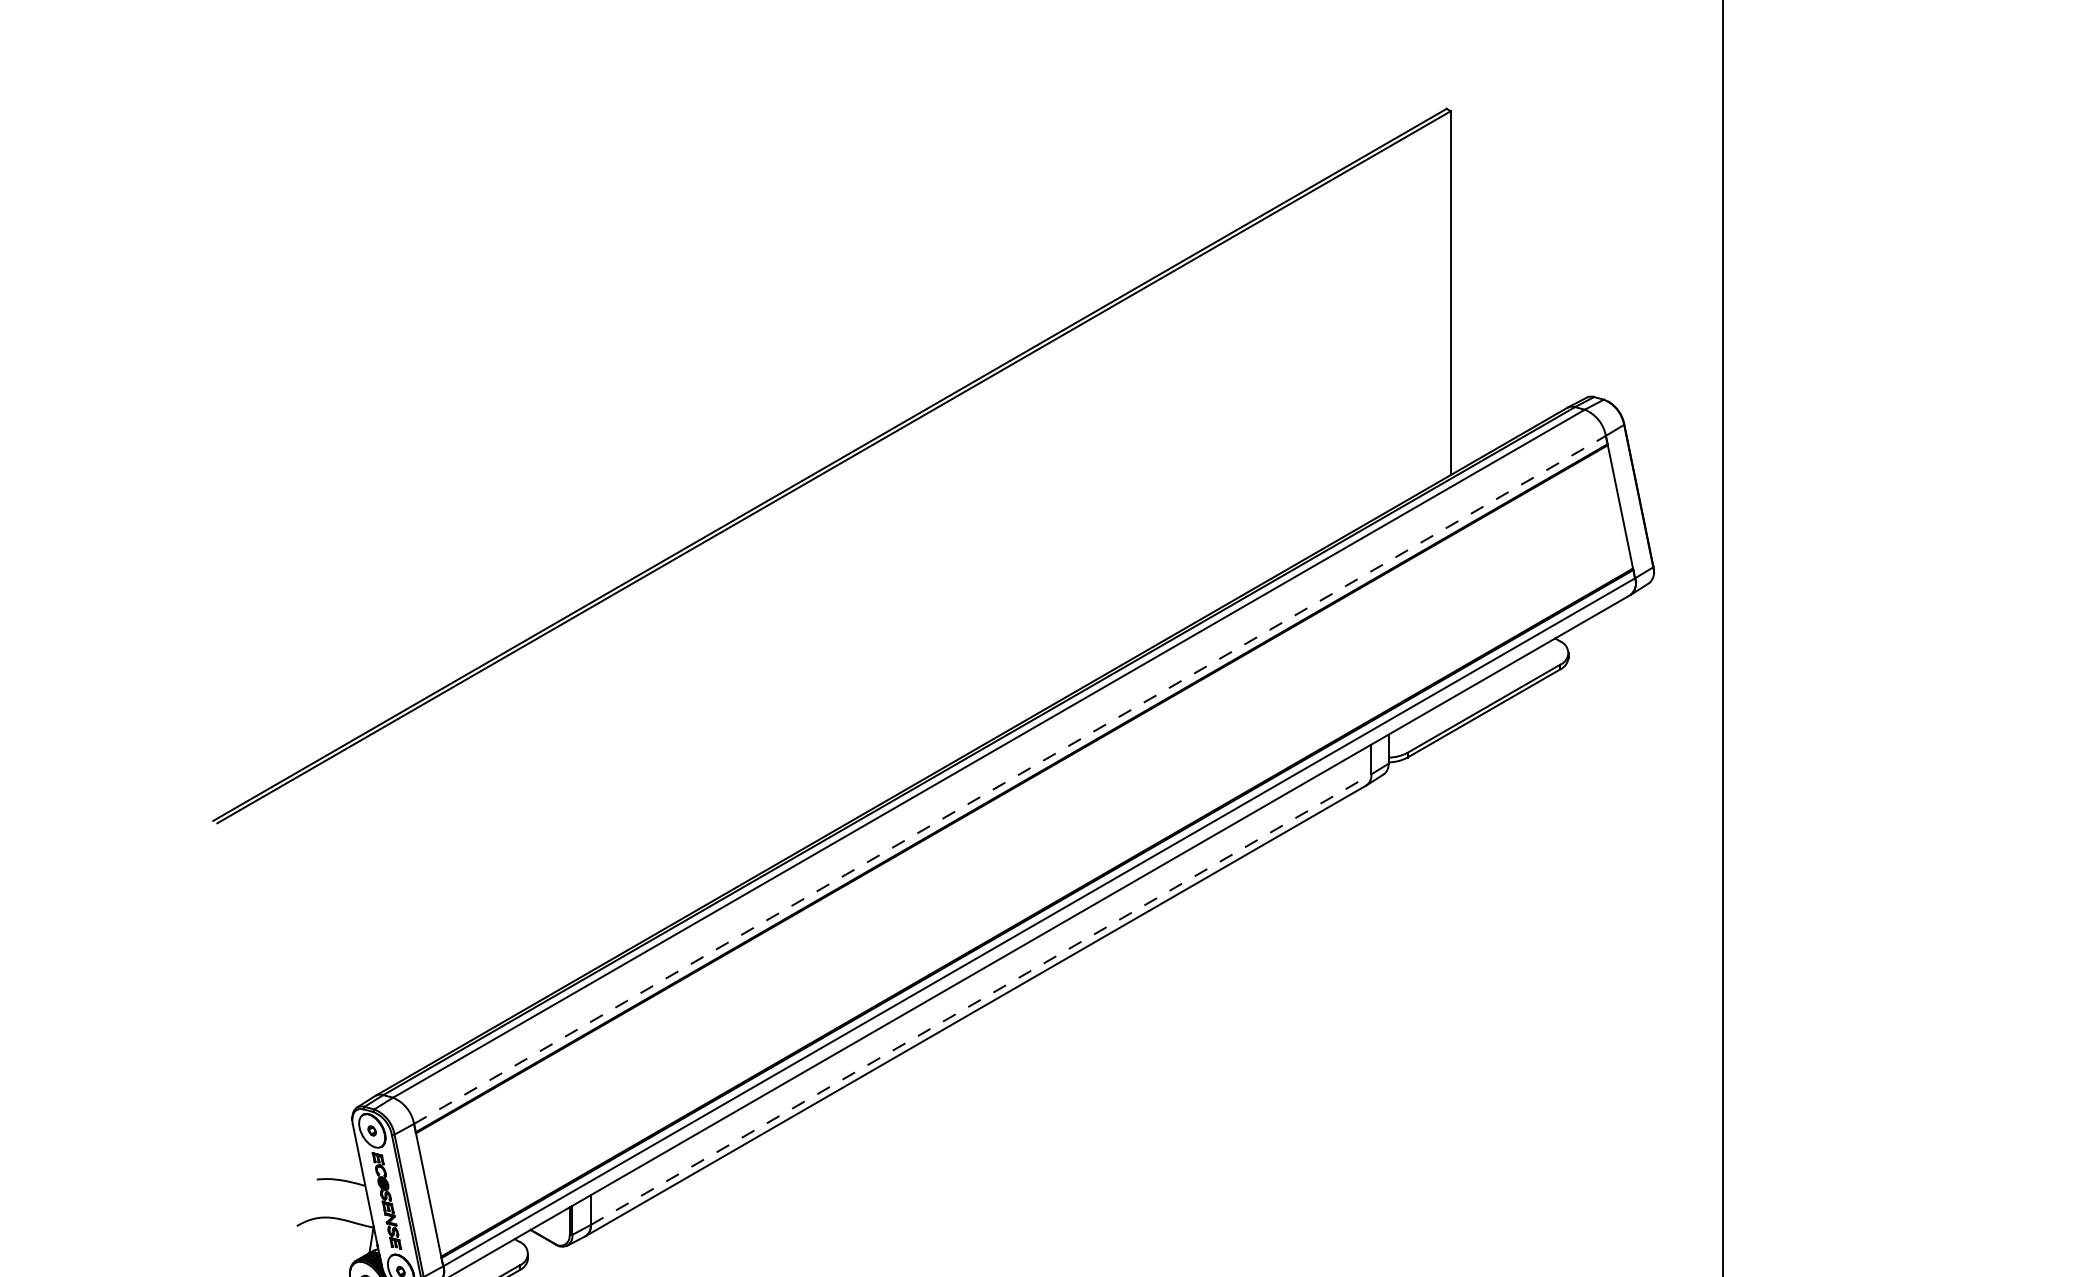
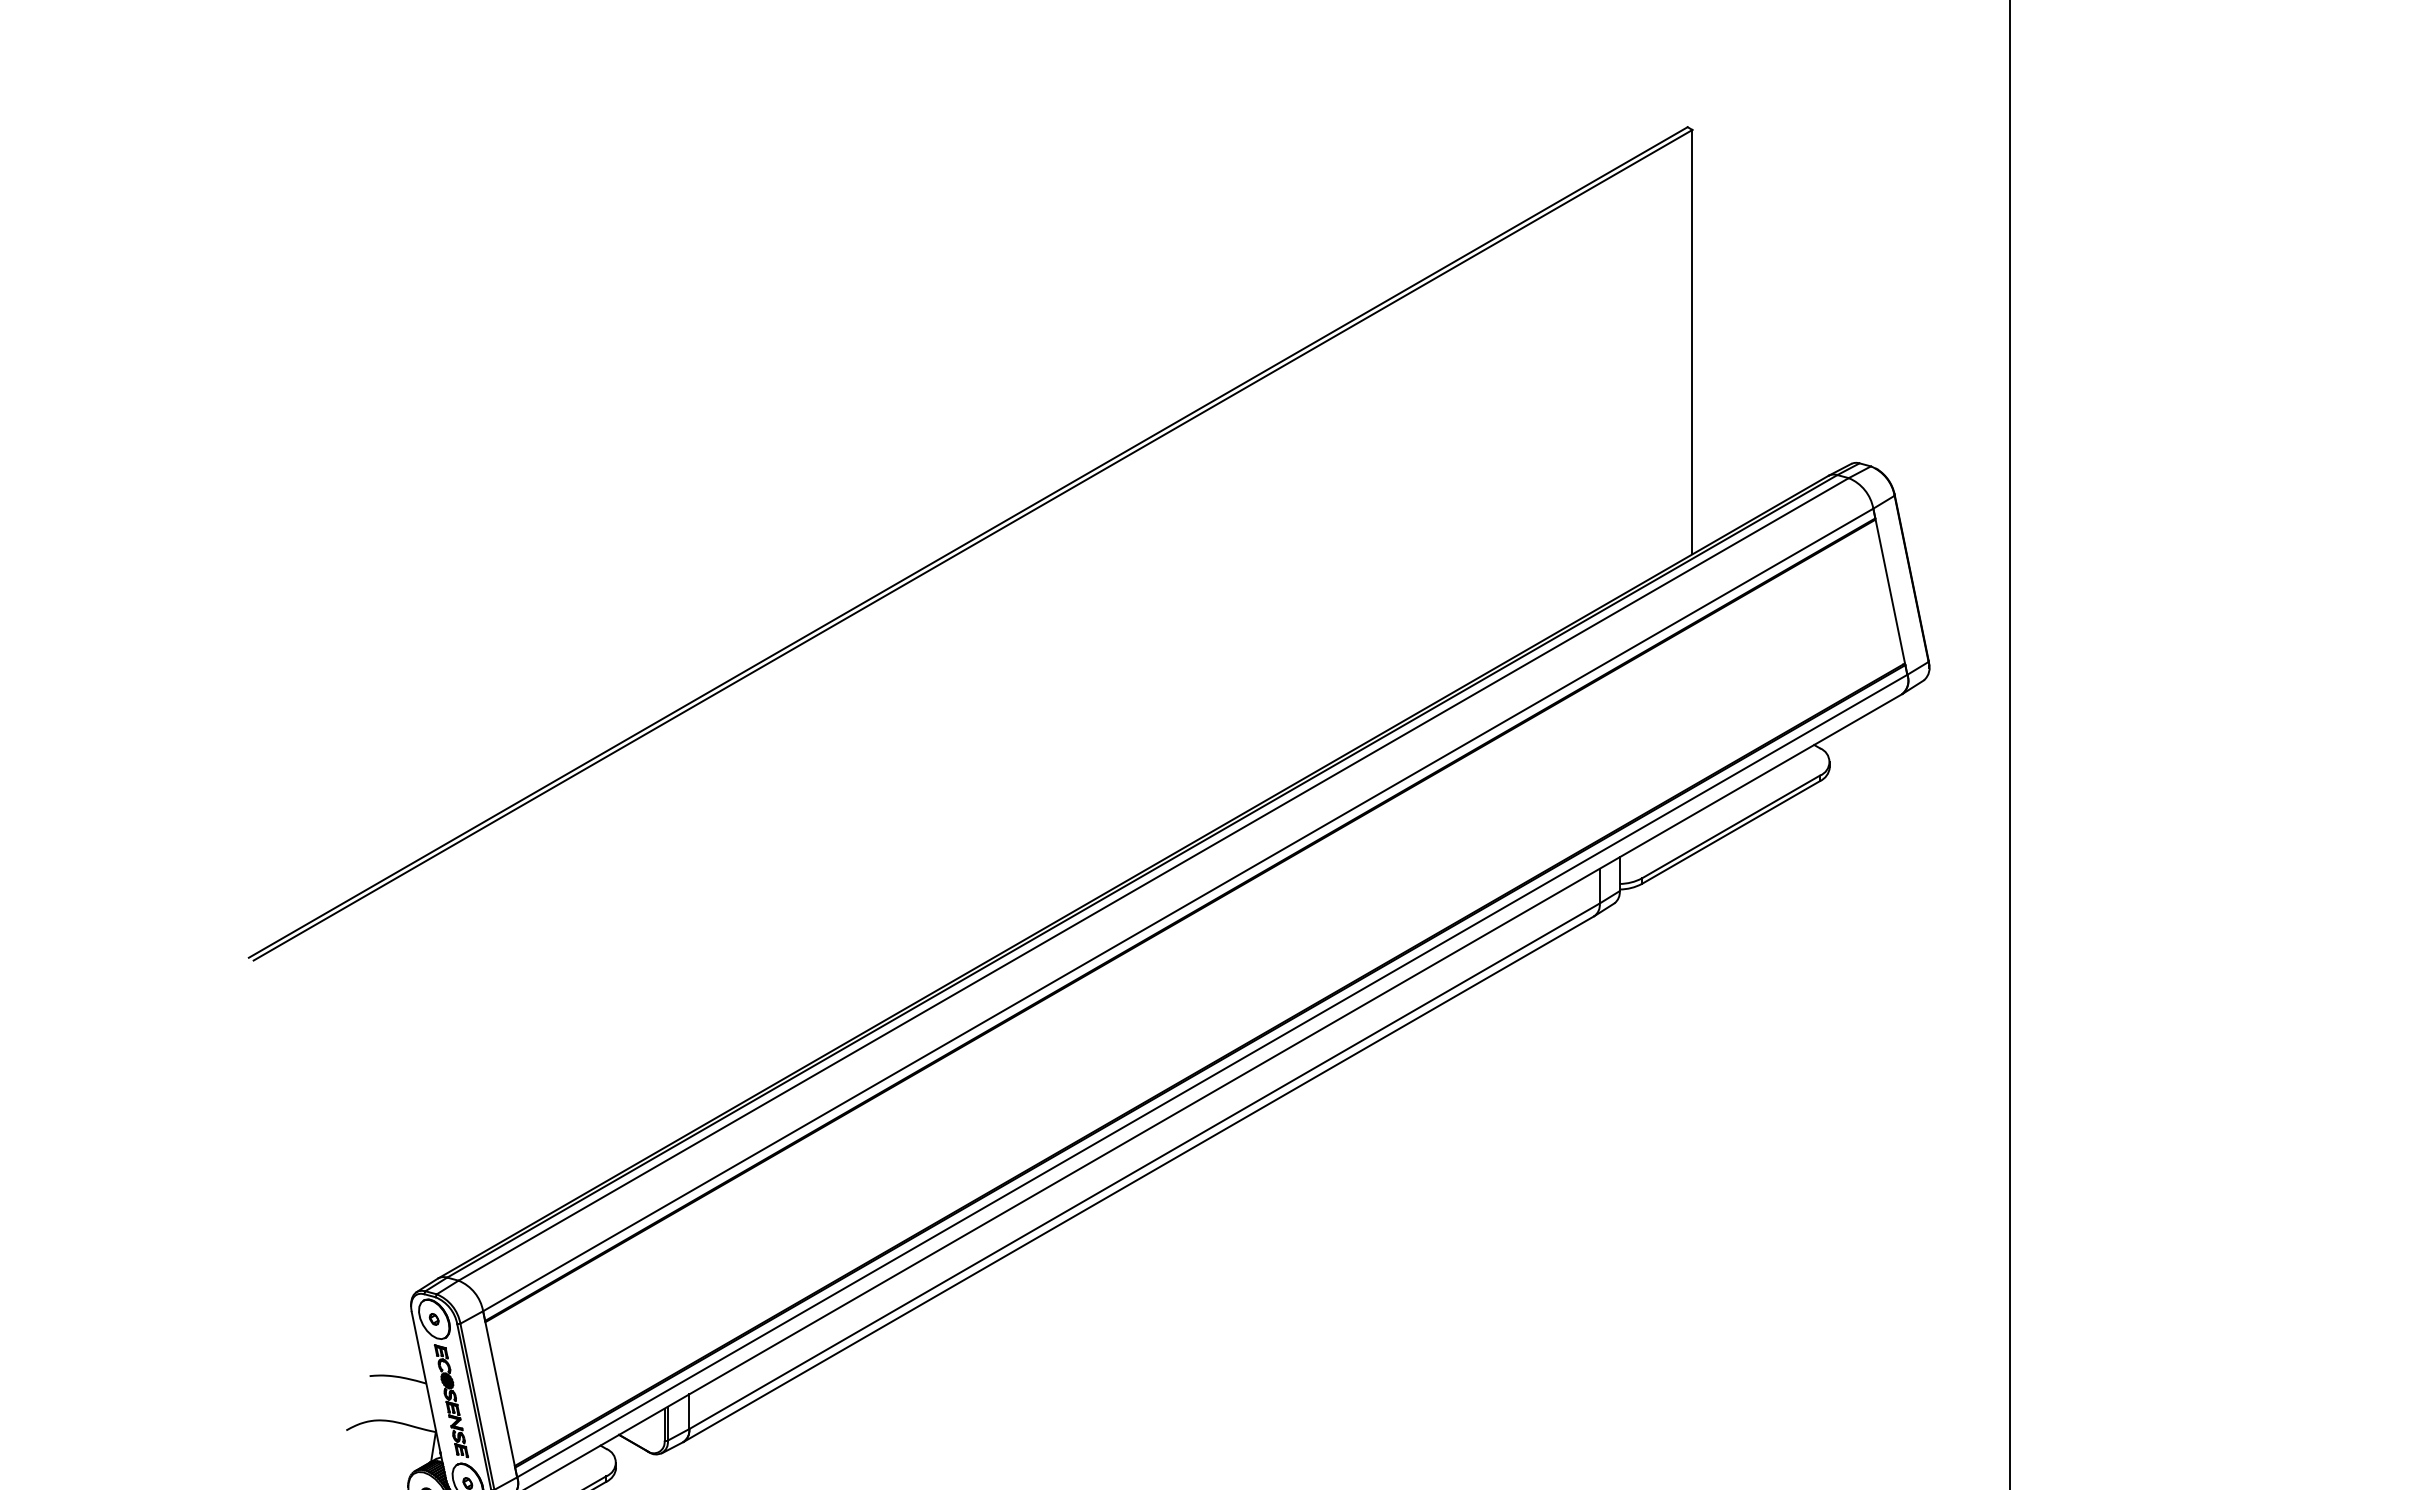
line: (1010, 779) -> (1178, 909), dashed -> solid
line: (981, 999) -> (1144, 1166), dashed -> solid

